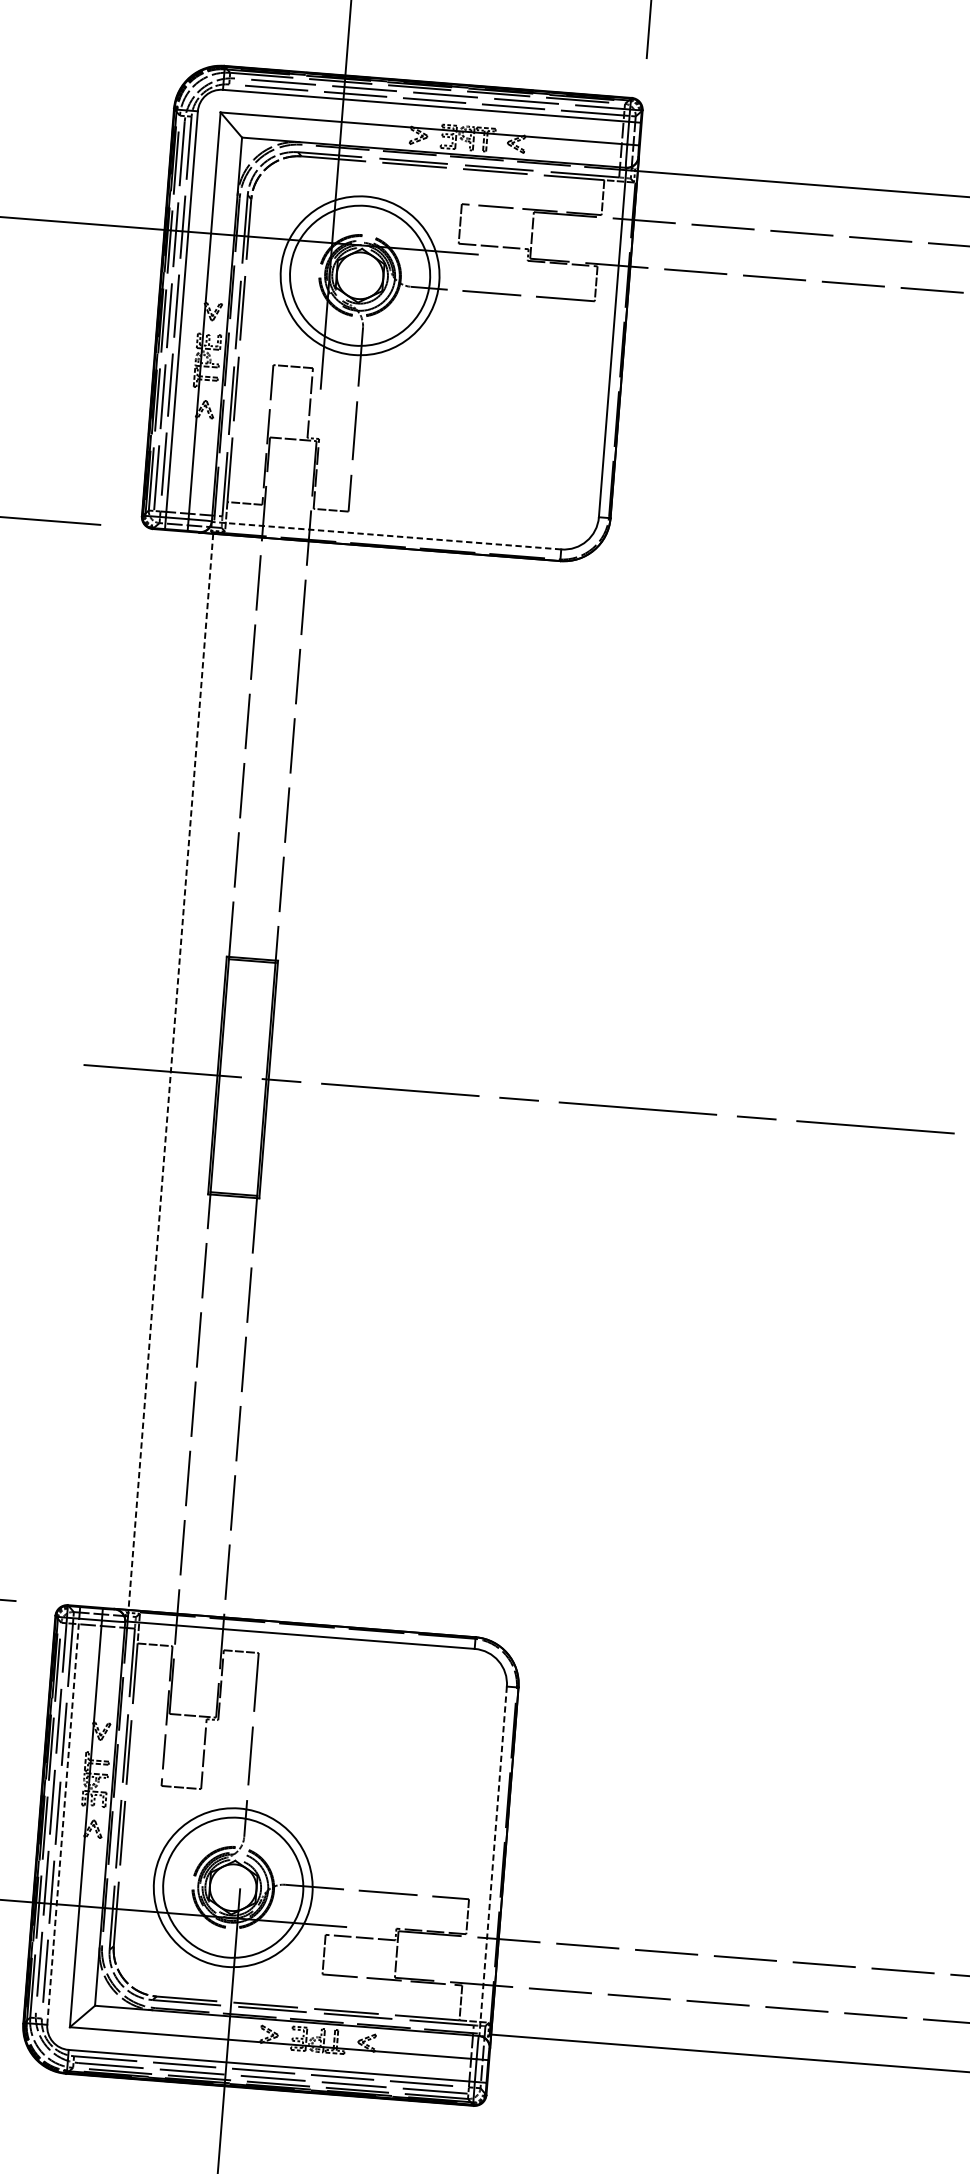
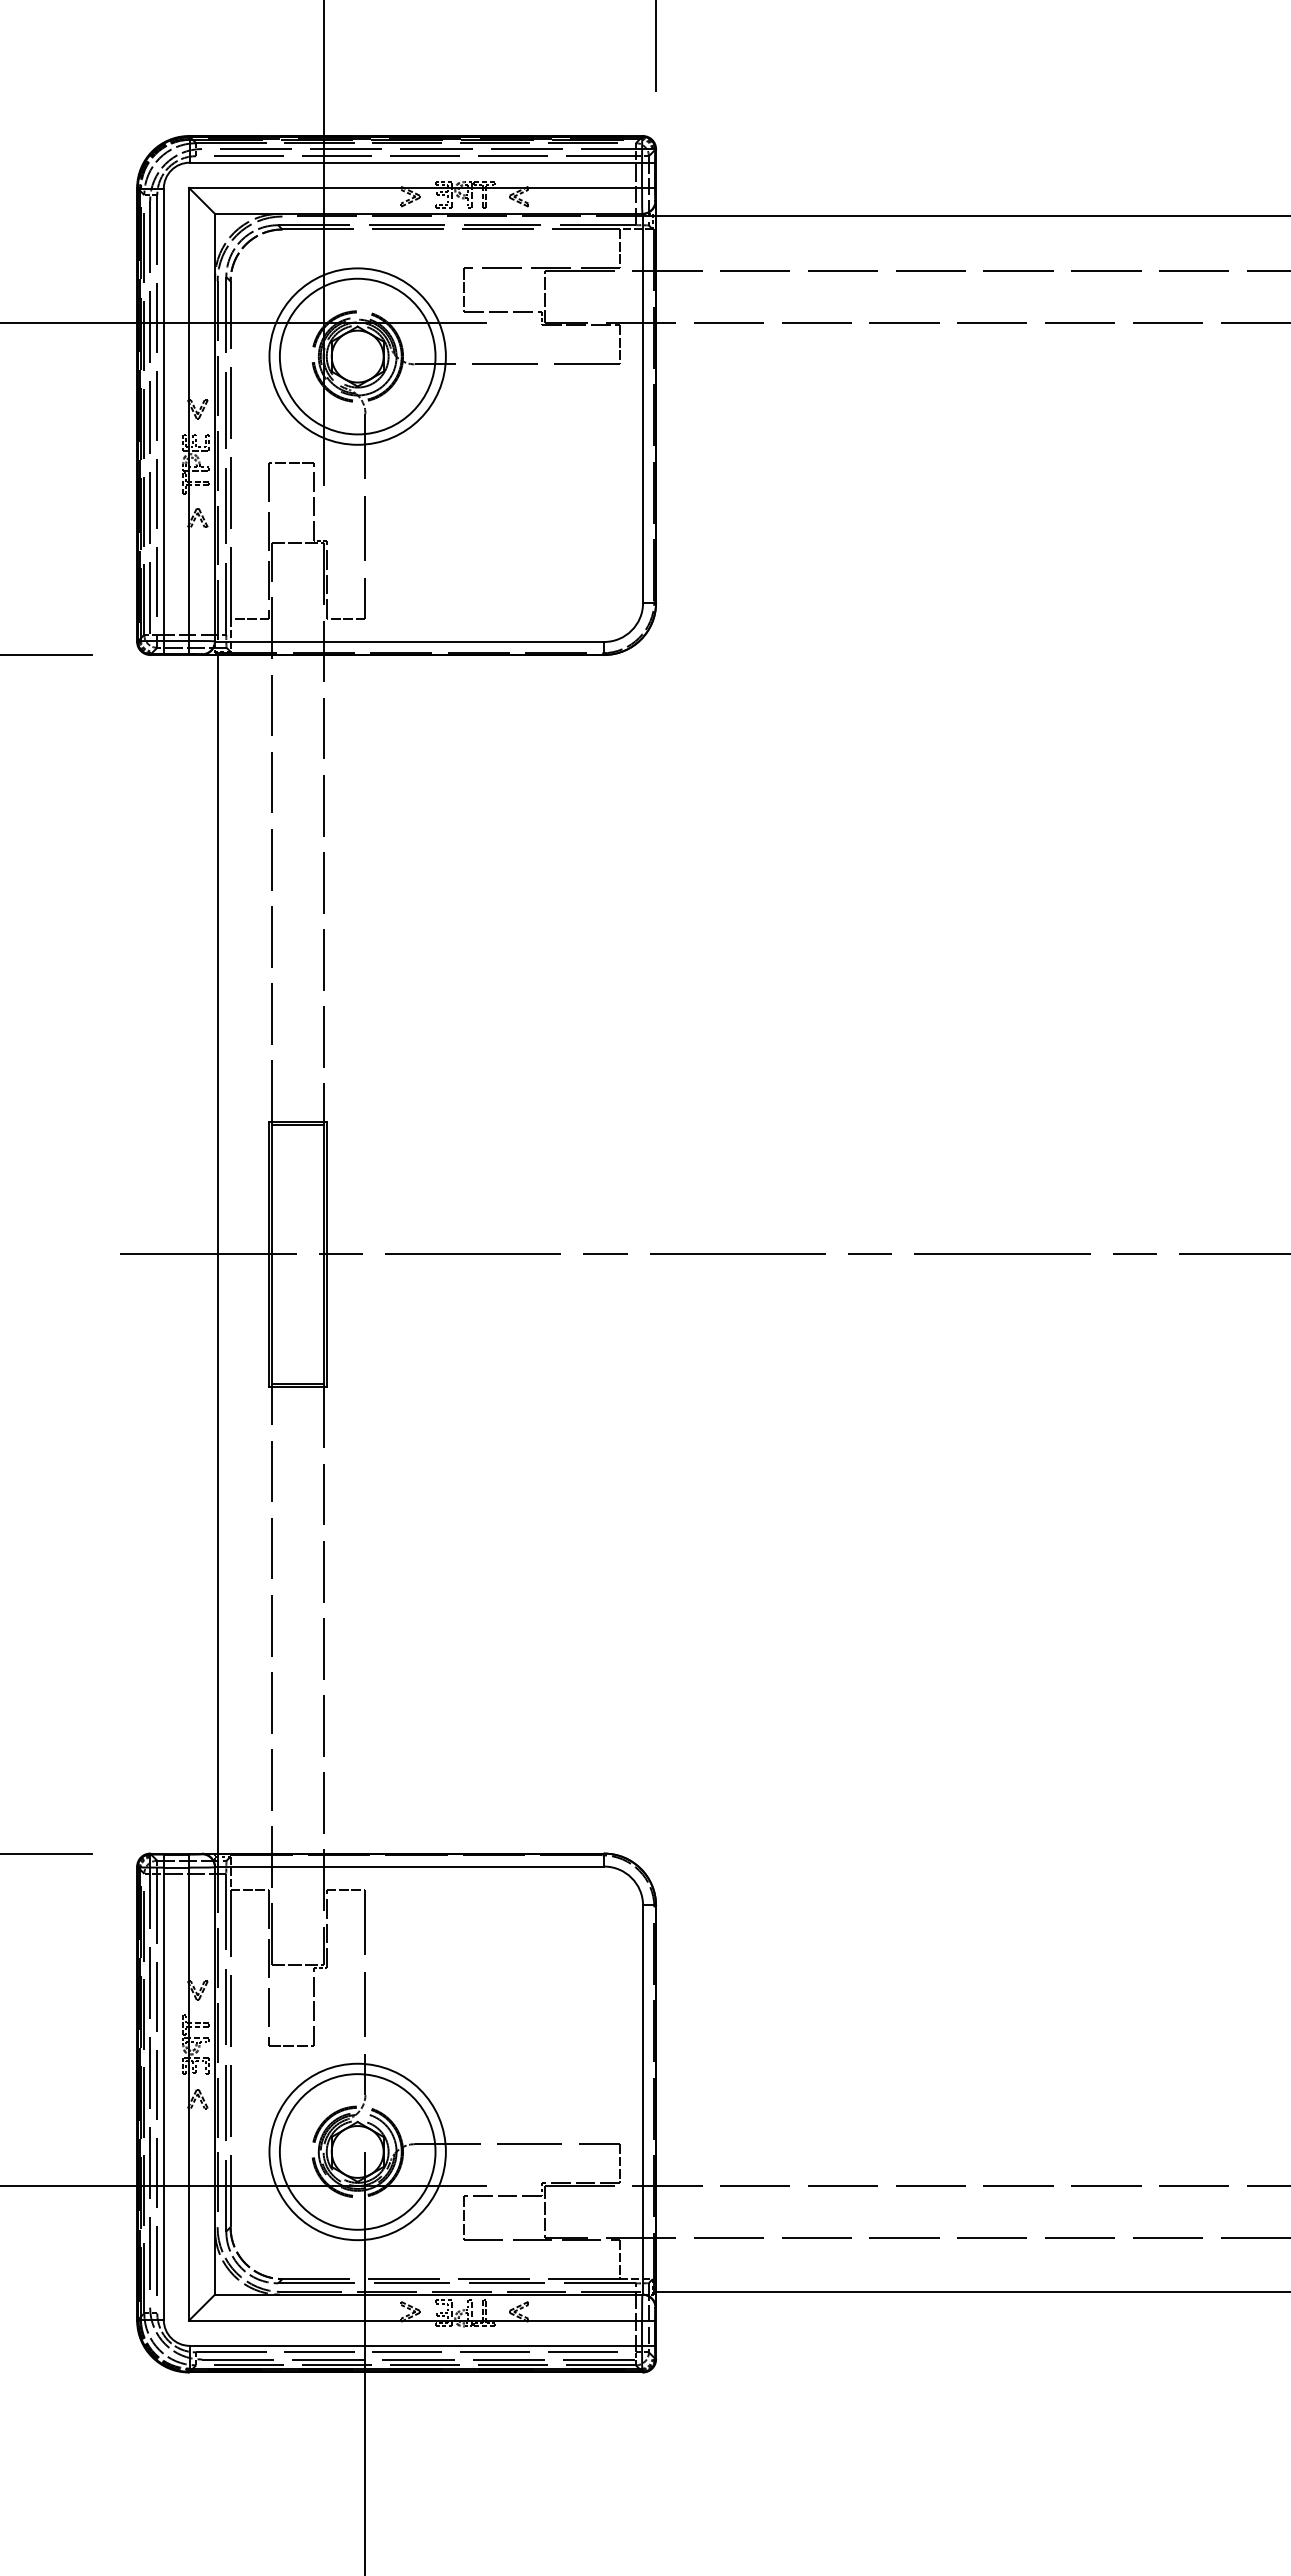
line: (386, 535) -> (409, 641), dashed -> solid
line: (170, 1072) -> (217, 1254), dashed -> solid
line: (63, 1821) -> (163, 2093), dashed -> solid
line: (493, 1861) -> (643, 2100), dashed -> solid

